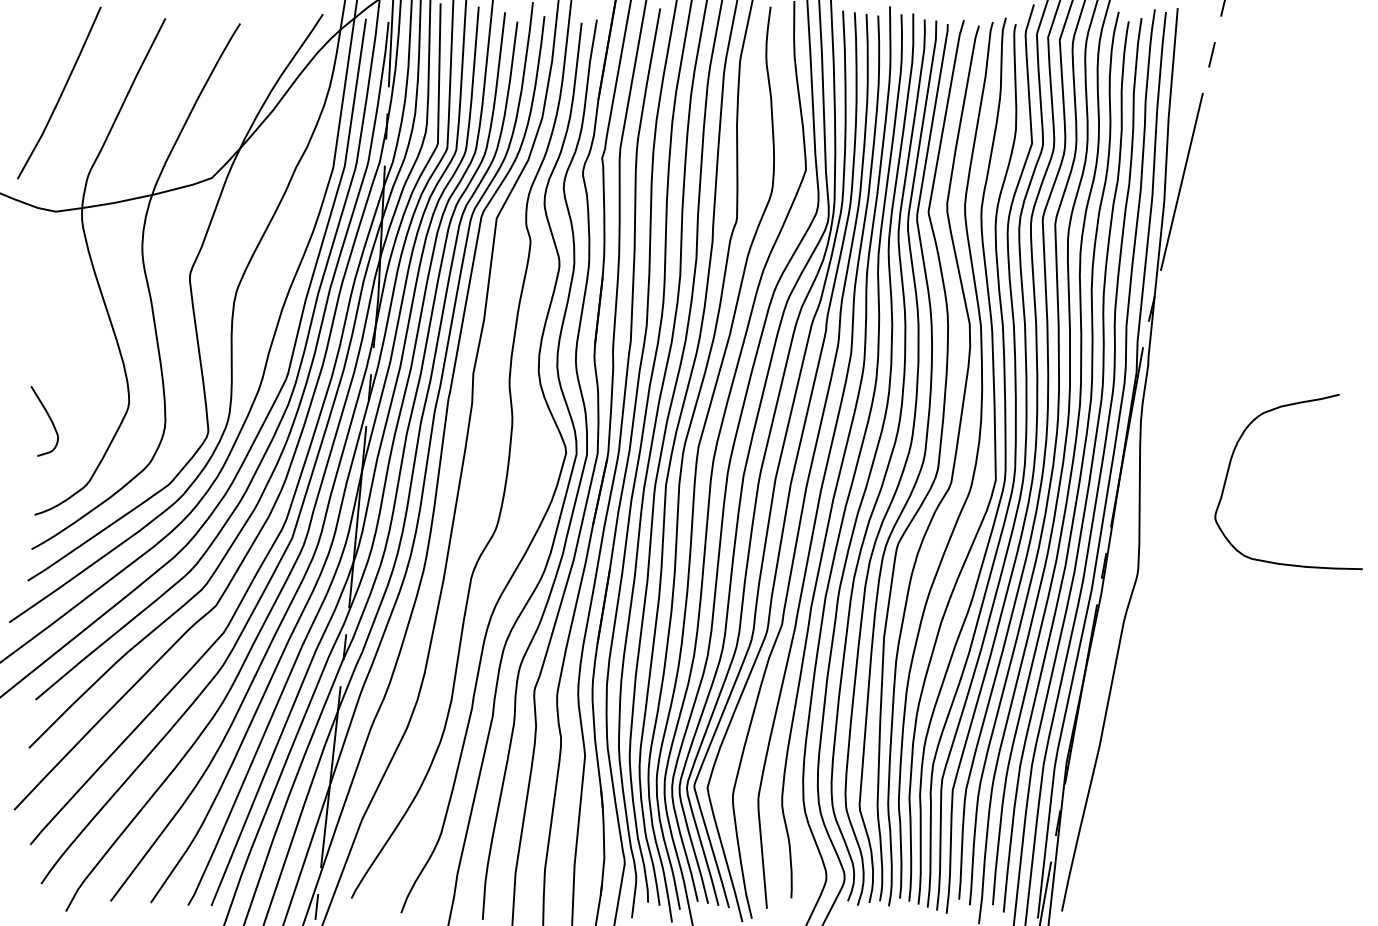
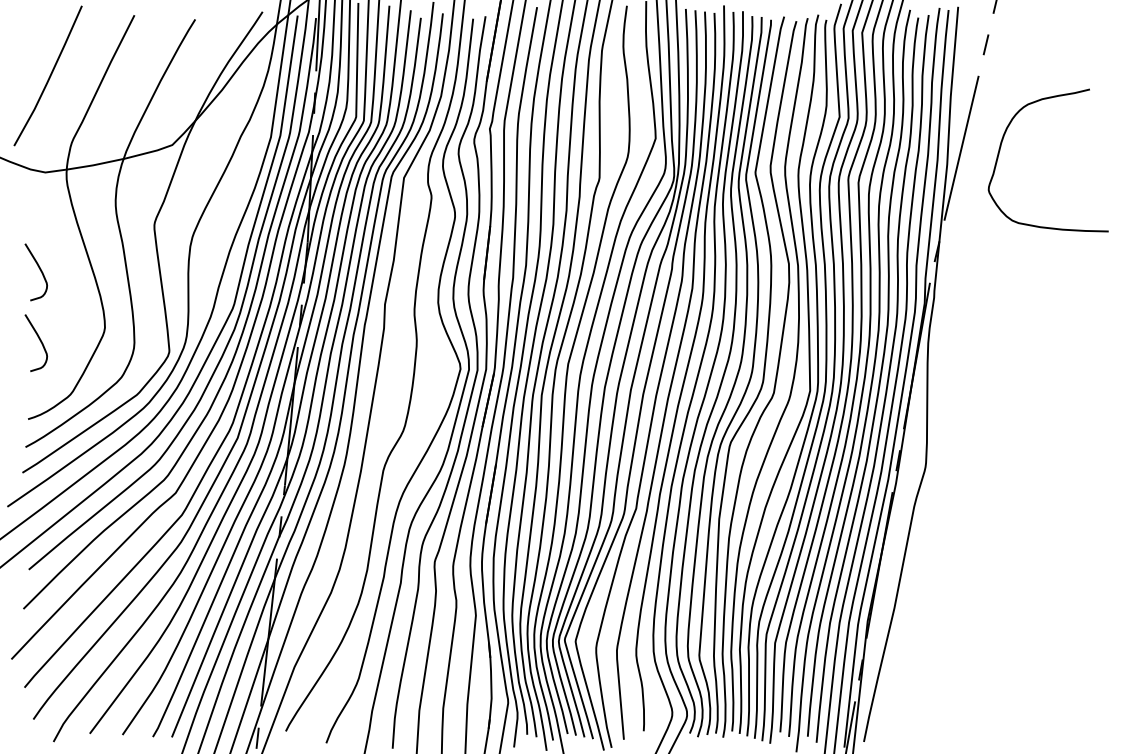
curve: (49, 332) -> (40, 270), added
curve: (1230, 466) -> (1001, 147), moved

